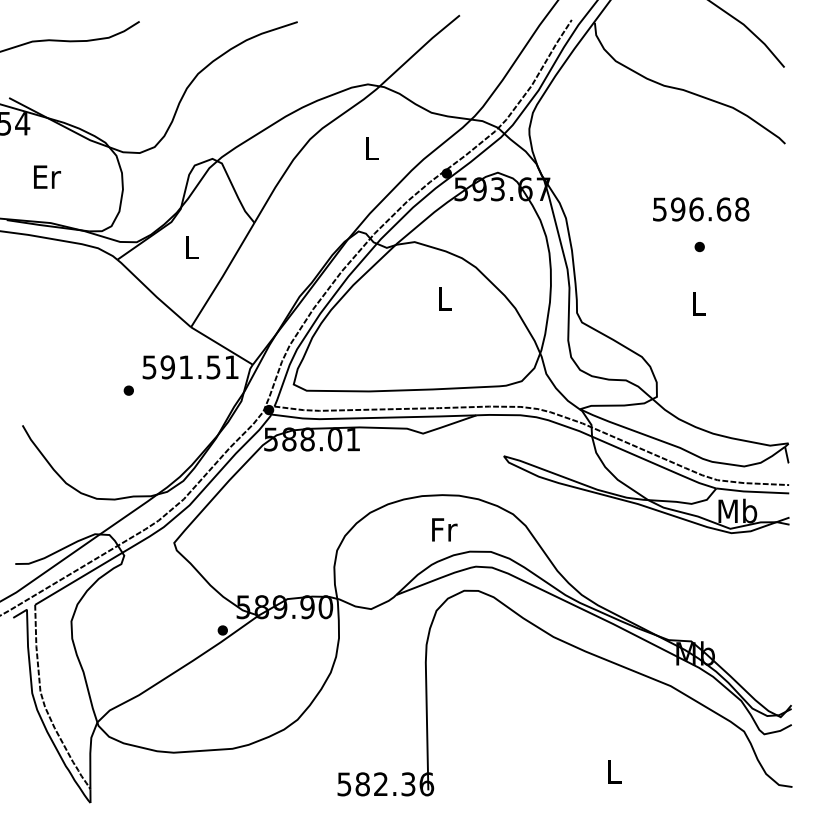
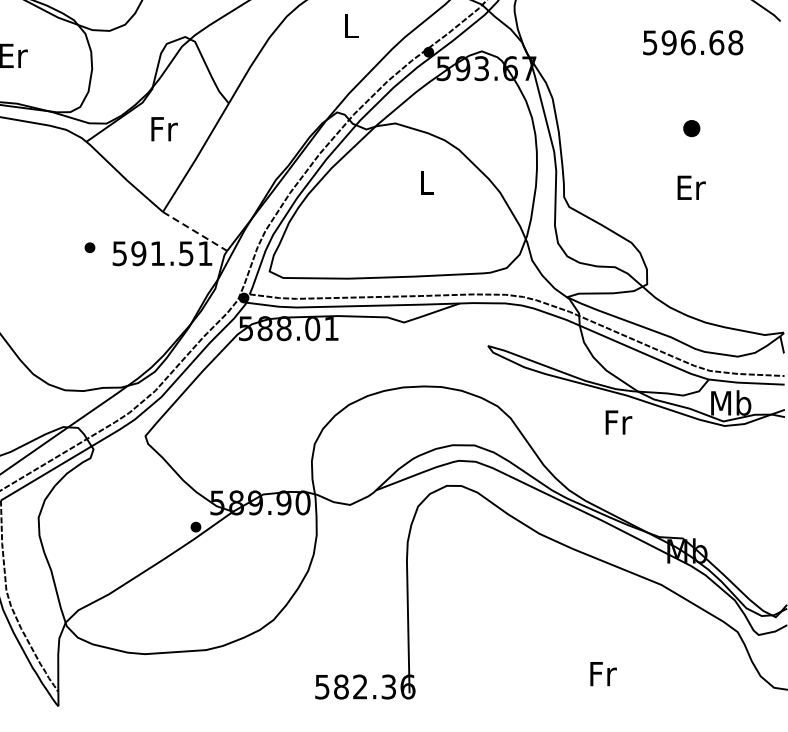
text: (701, 209) -> (693, 42), moved
part: (699, 246) -> (691, 128), size x1.6
text: (192, 247) -> (164, 129), L -> Fr
text: (699, 303) -> (691, 187), L -> Er
line: (222, 346) -> (195, 231), solid -> dashed
part: (128, 390) -> (89, 247), moved
text: (444, 529) -> (618, 422), moved
text: (614, 771) -> (603, 673), L -> Fr

